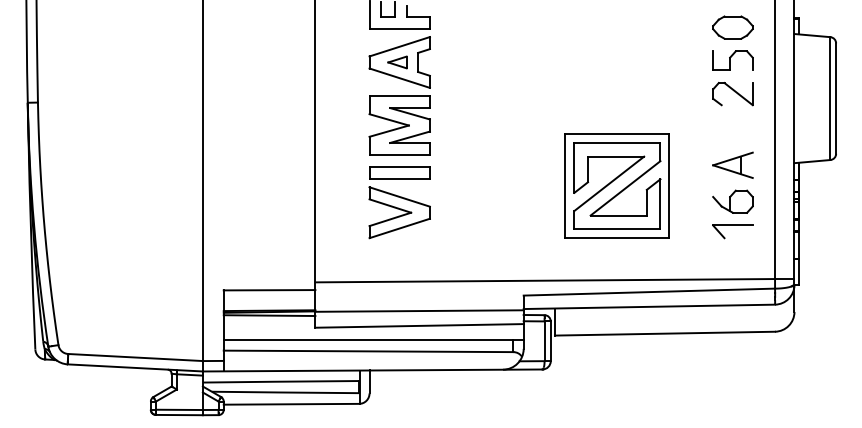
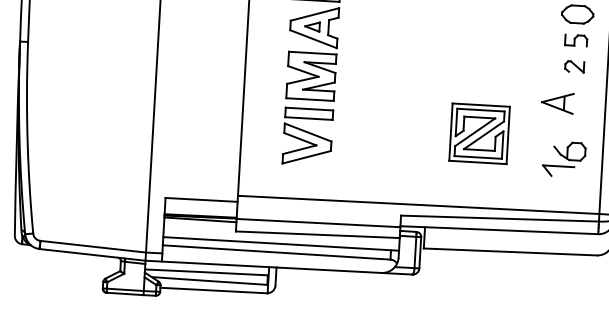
part: (732, 60) -> (575, 40), size x0.7
part: (732, 94) -> (574, 67), size x0.6
part: (732, 164) -> (557, 102), moved
part: (616, 185) -> (479, 133), size x0.7
part: (732, 231) -> (558, 171), moved

